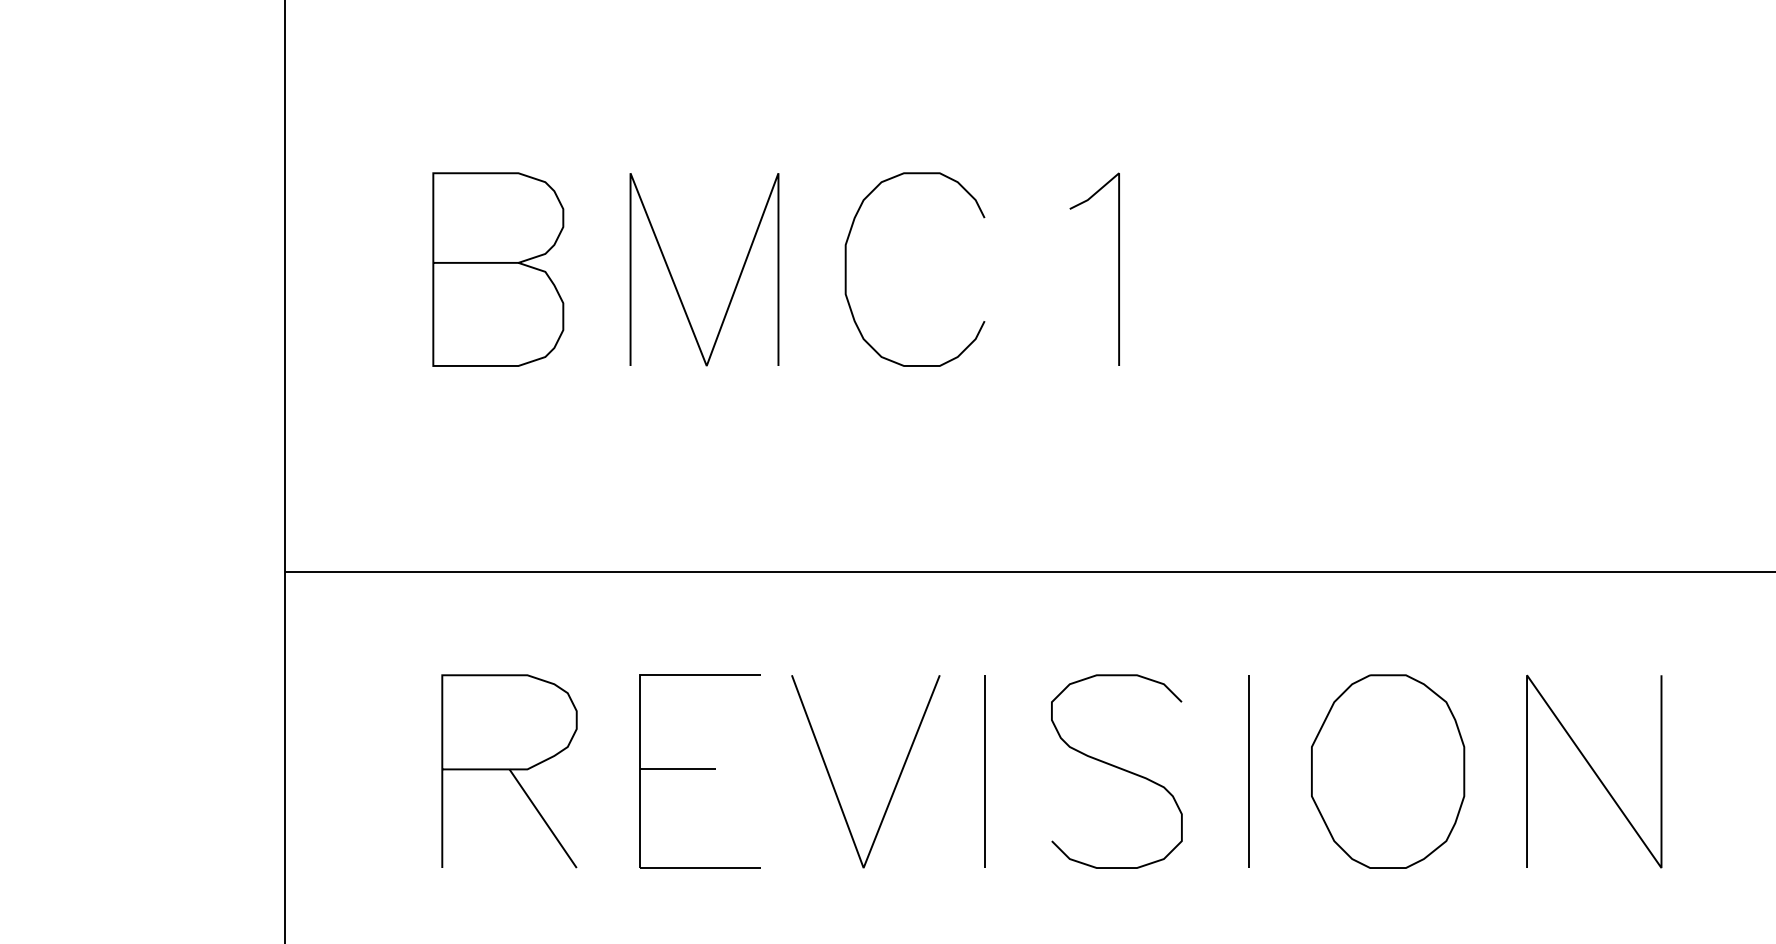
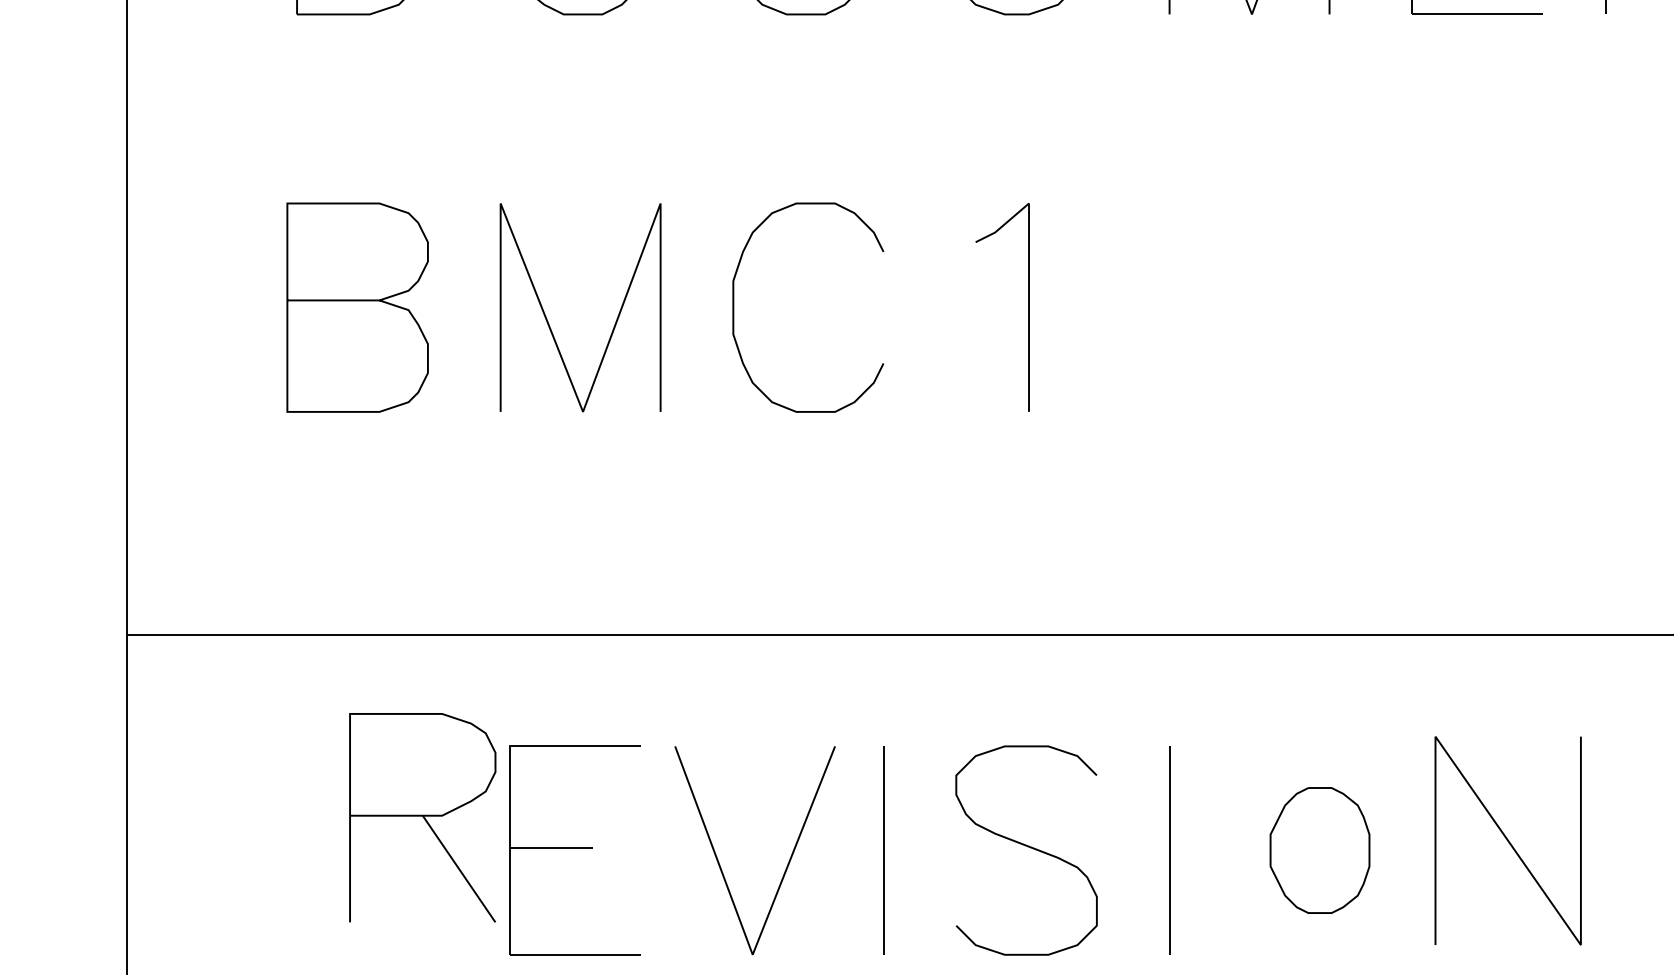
part: (509, 771) -> (422, 817), moved
part: (1388, 771) -> (1320, 850), size x0.6
curve: (1594, 771) -> (1508, 840), moved

